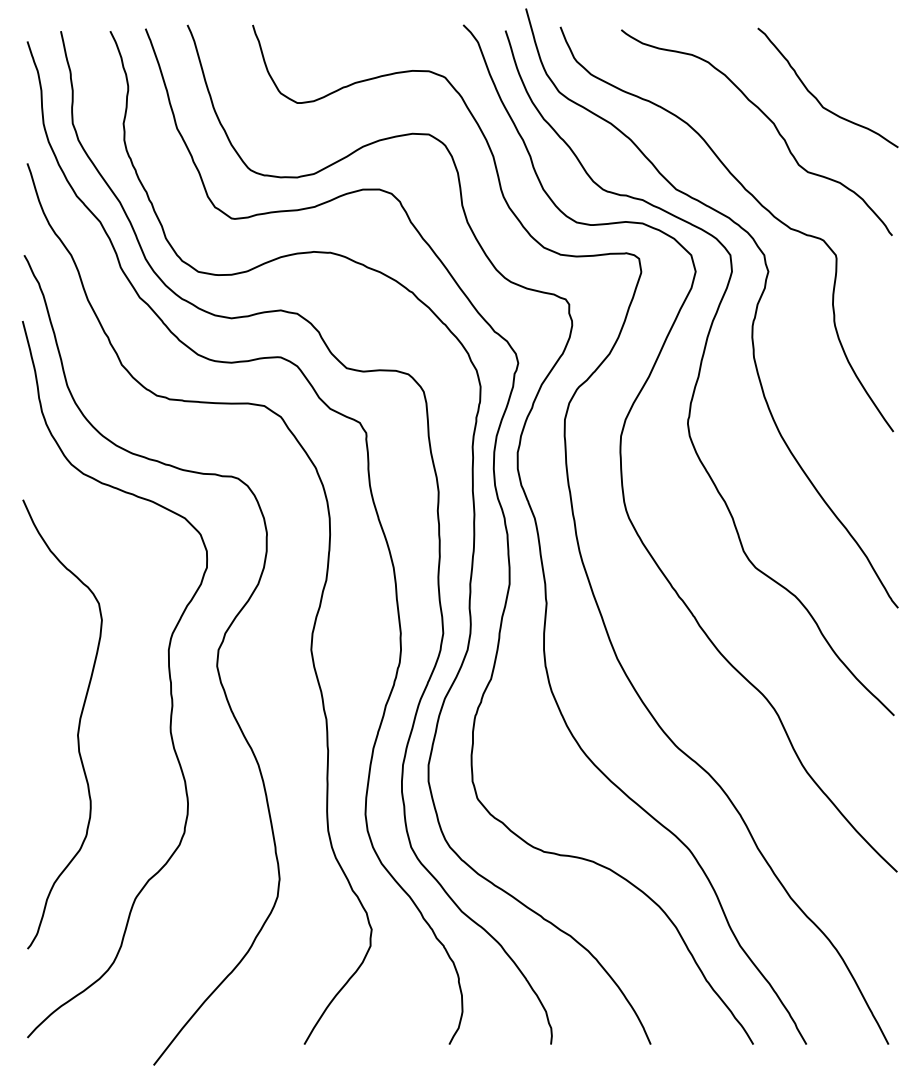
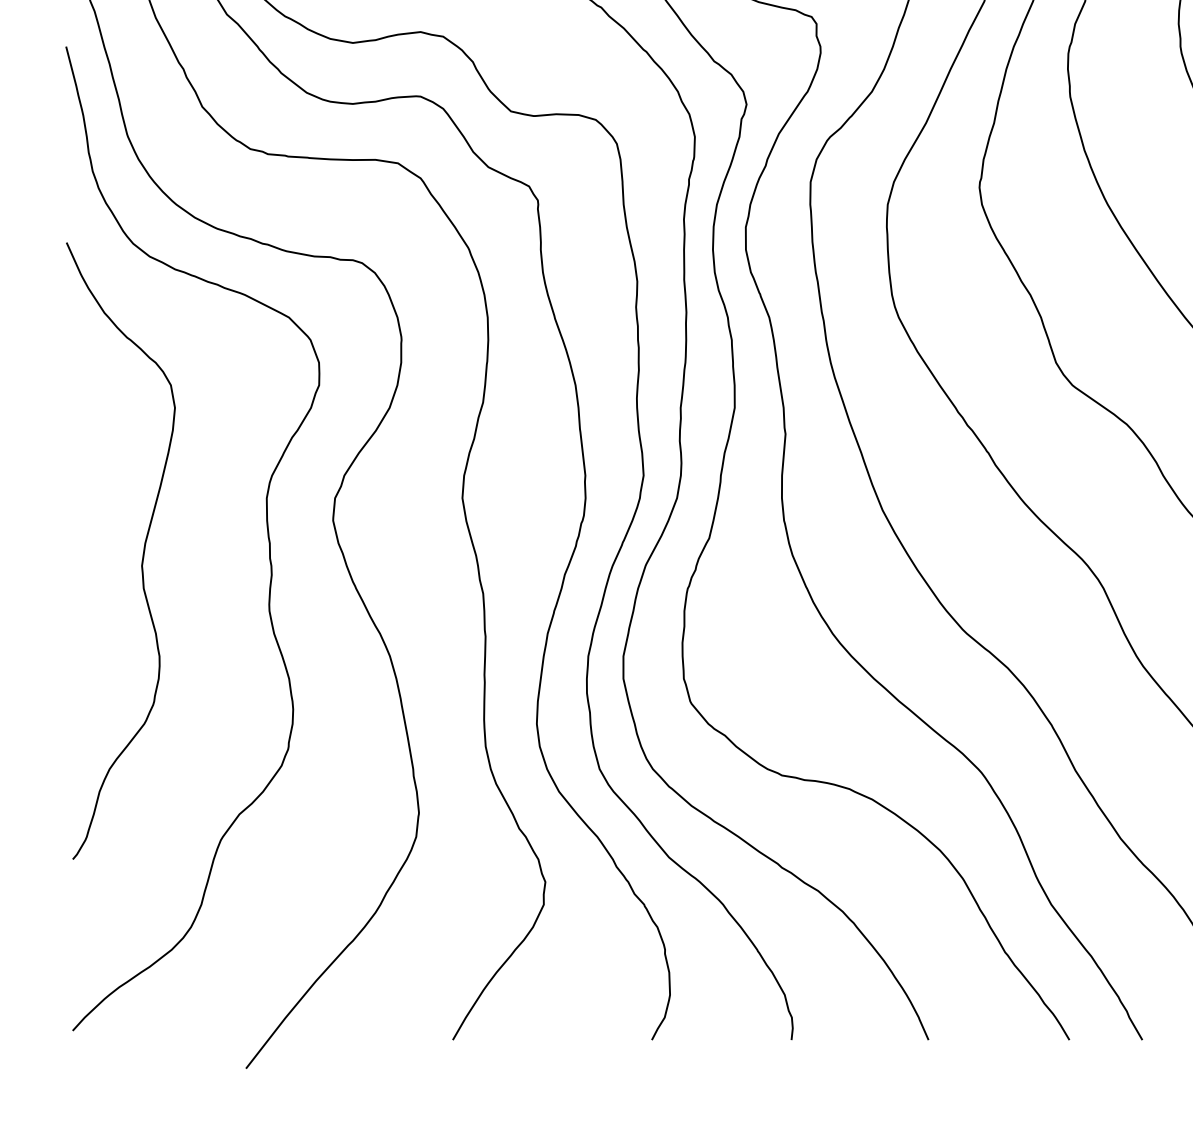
curve: (77, 729) -> (141, 558), moved

